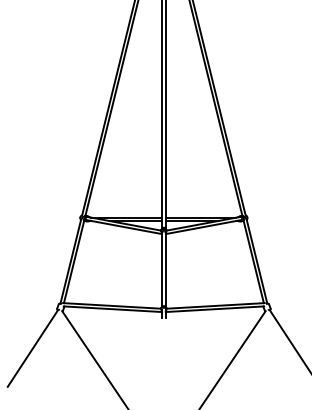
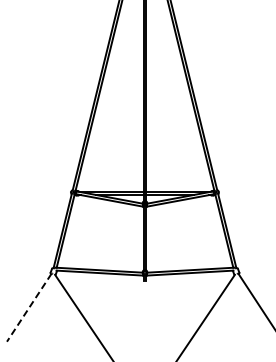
line: (33, 348) -> (29, 307), solid -> dashed

